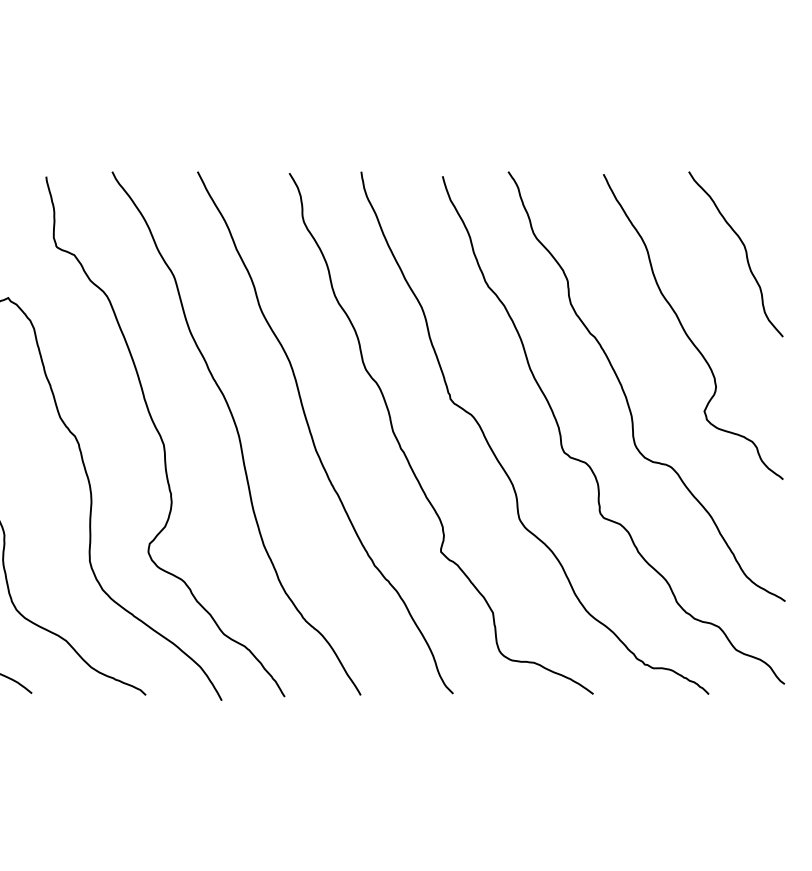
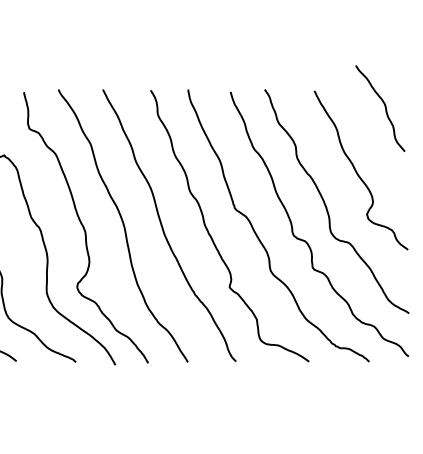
curve: (743, 252) -> (384, 107), moved

